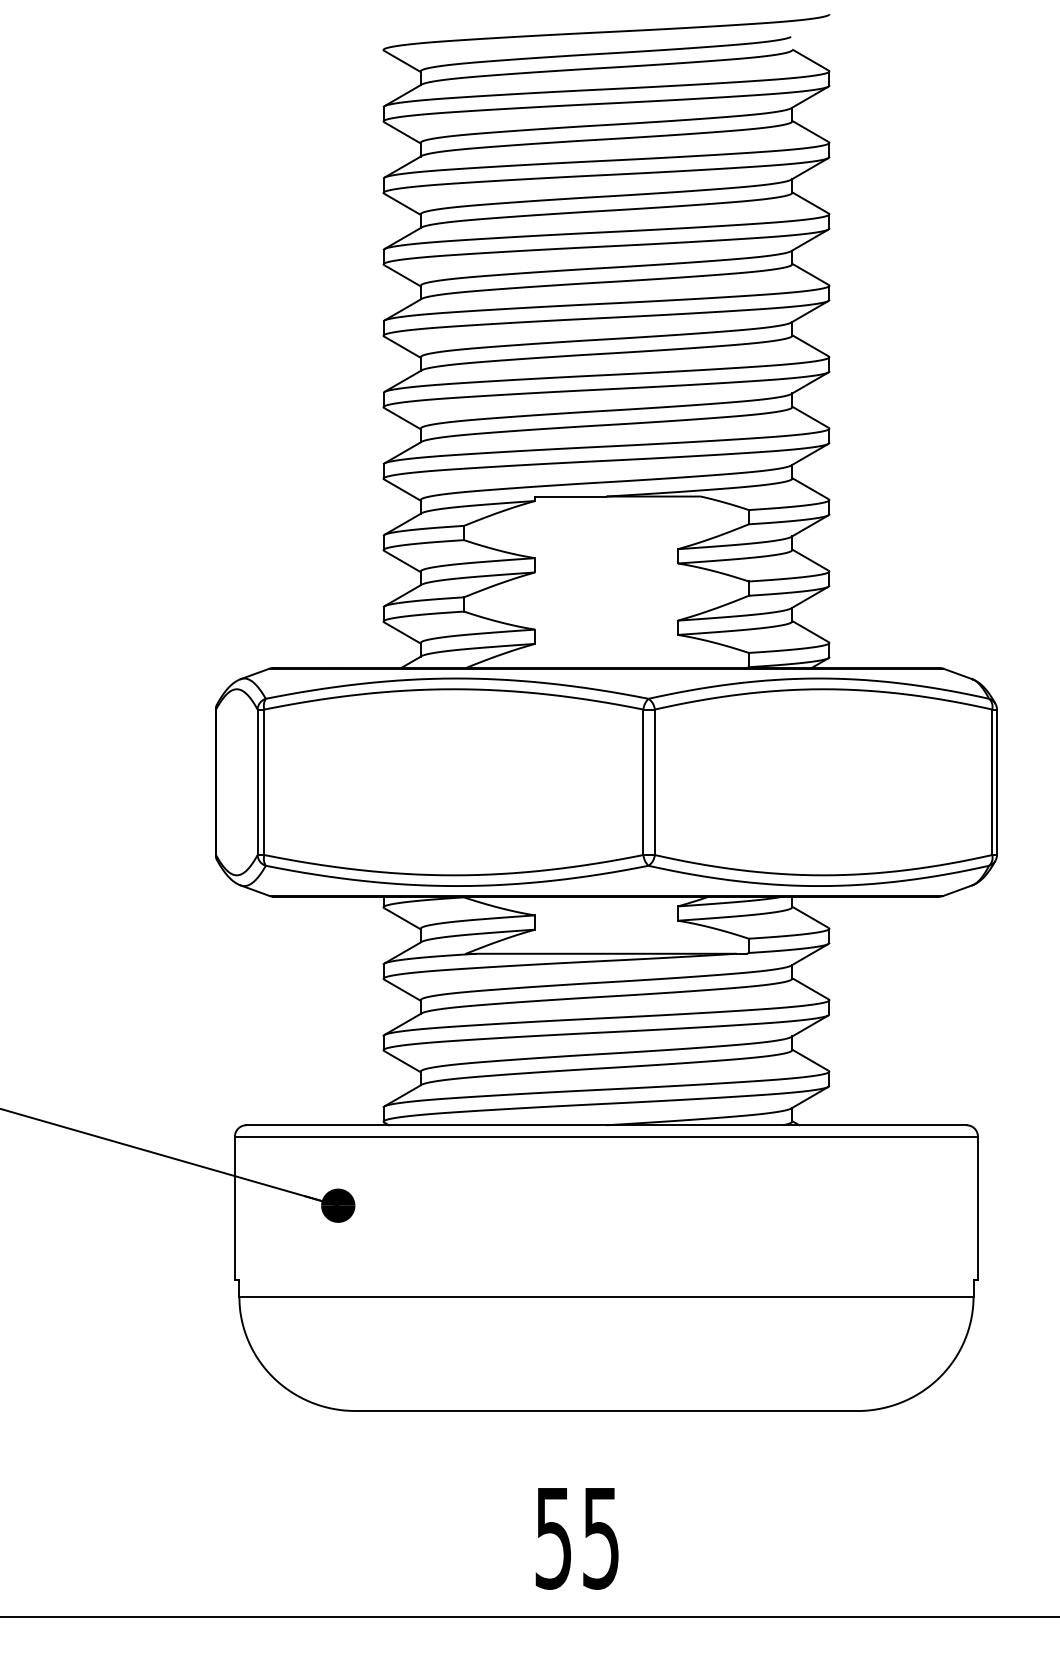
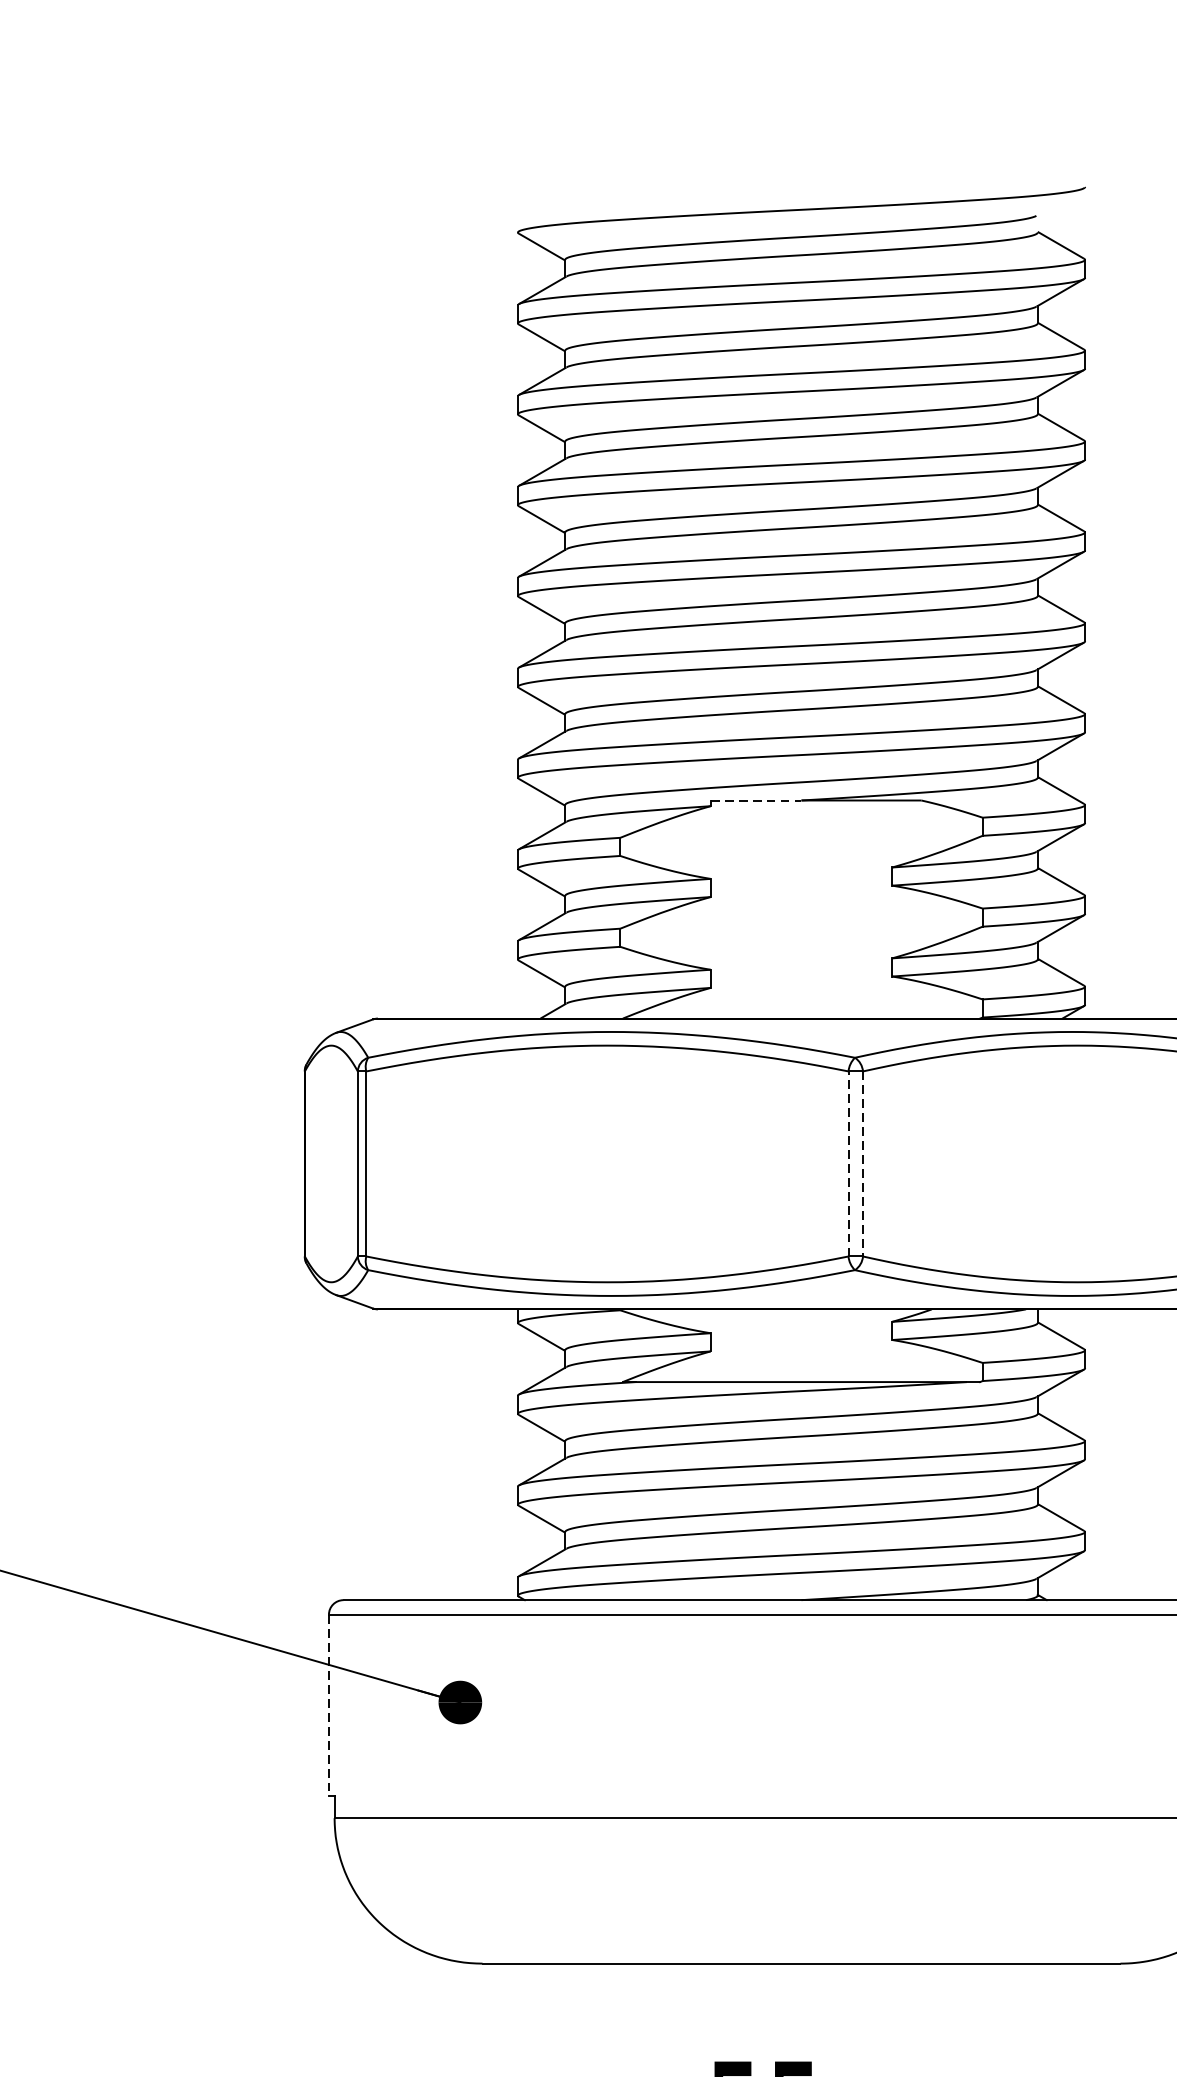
line: (570, 496) -> (755, 800), solid -> dashed
line: (643, 782) -> (848, 1164), solid -> dashed
line: (654, 782) -> (862, 1164), solid -> dashed
line: (234, 1208) -> (328, 1706), solid -> dashed

